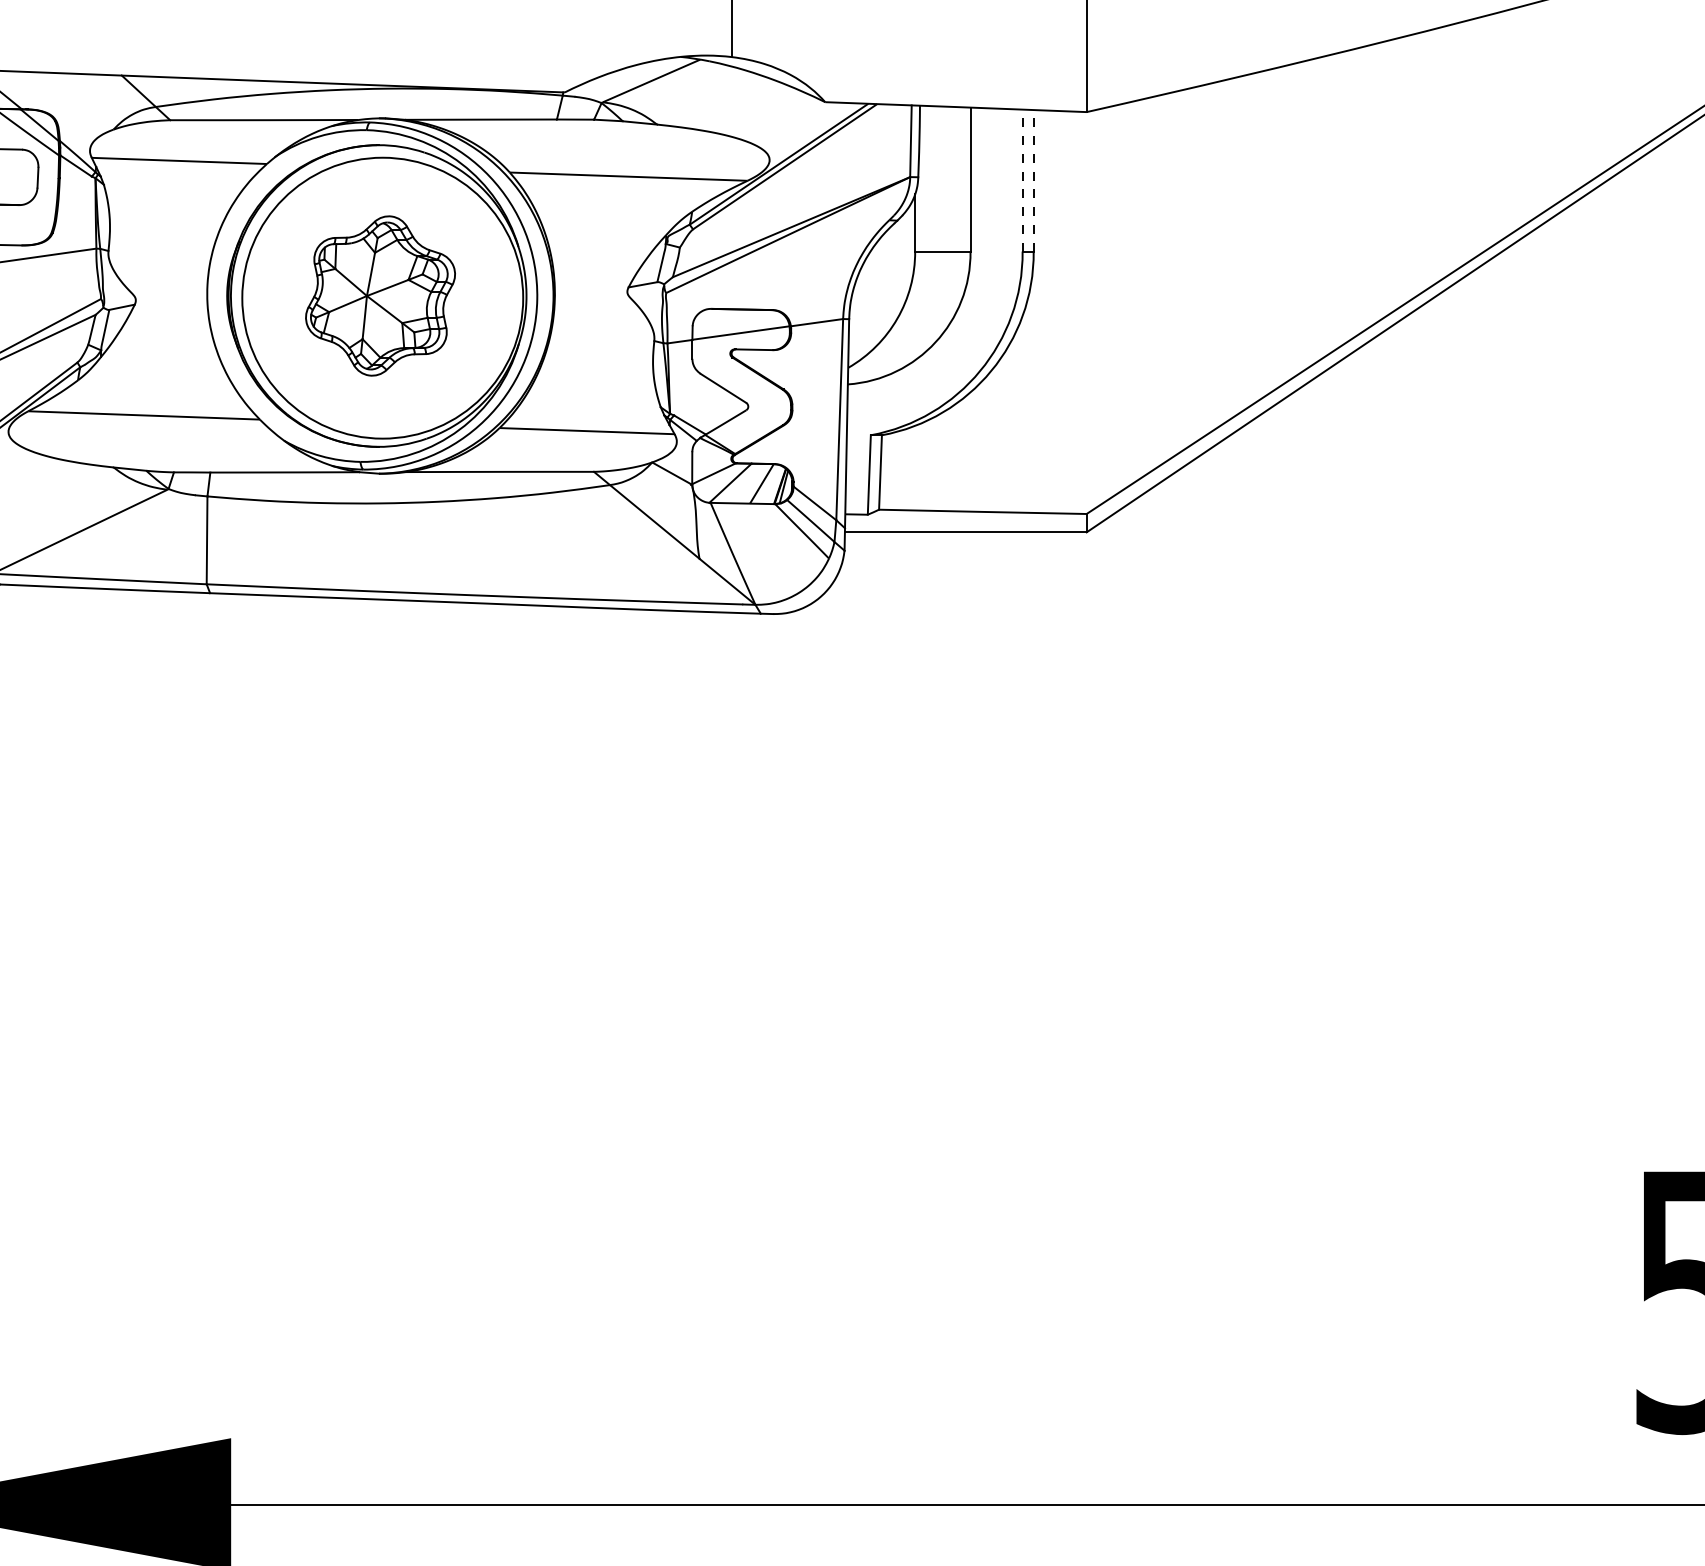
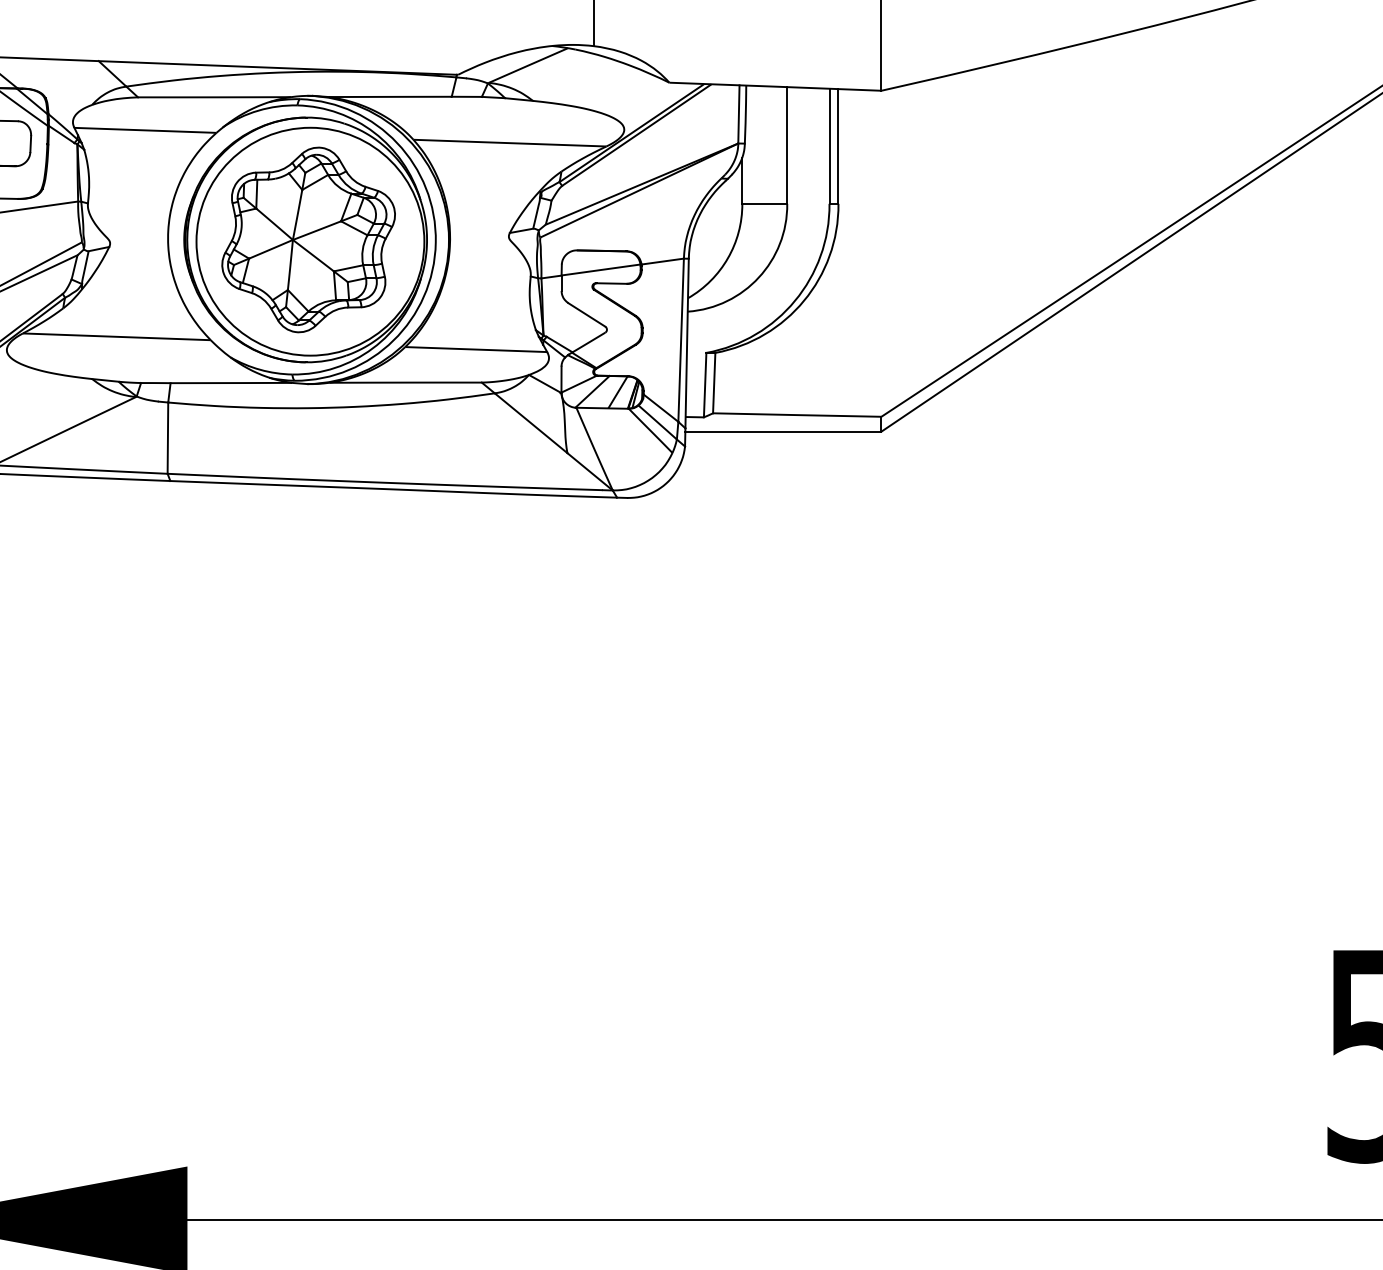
line: (1022, 180) -> (829, 146), dashed -> solid
line: (1033, 180) -> (838, 146), dashed -> solid
part: (380, 295) -> (308, 239), size x1.43

